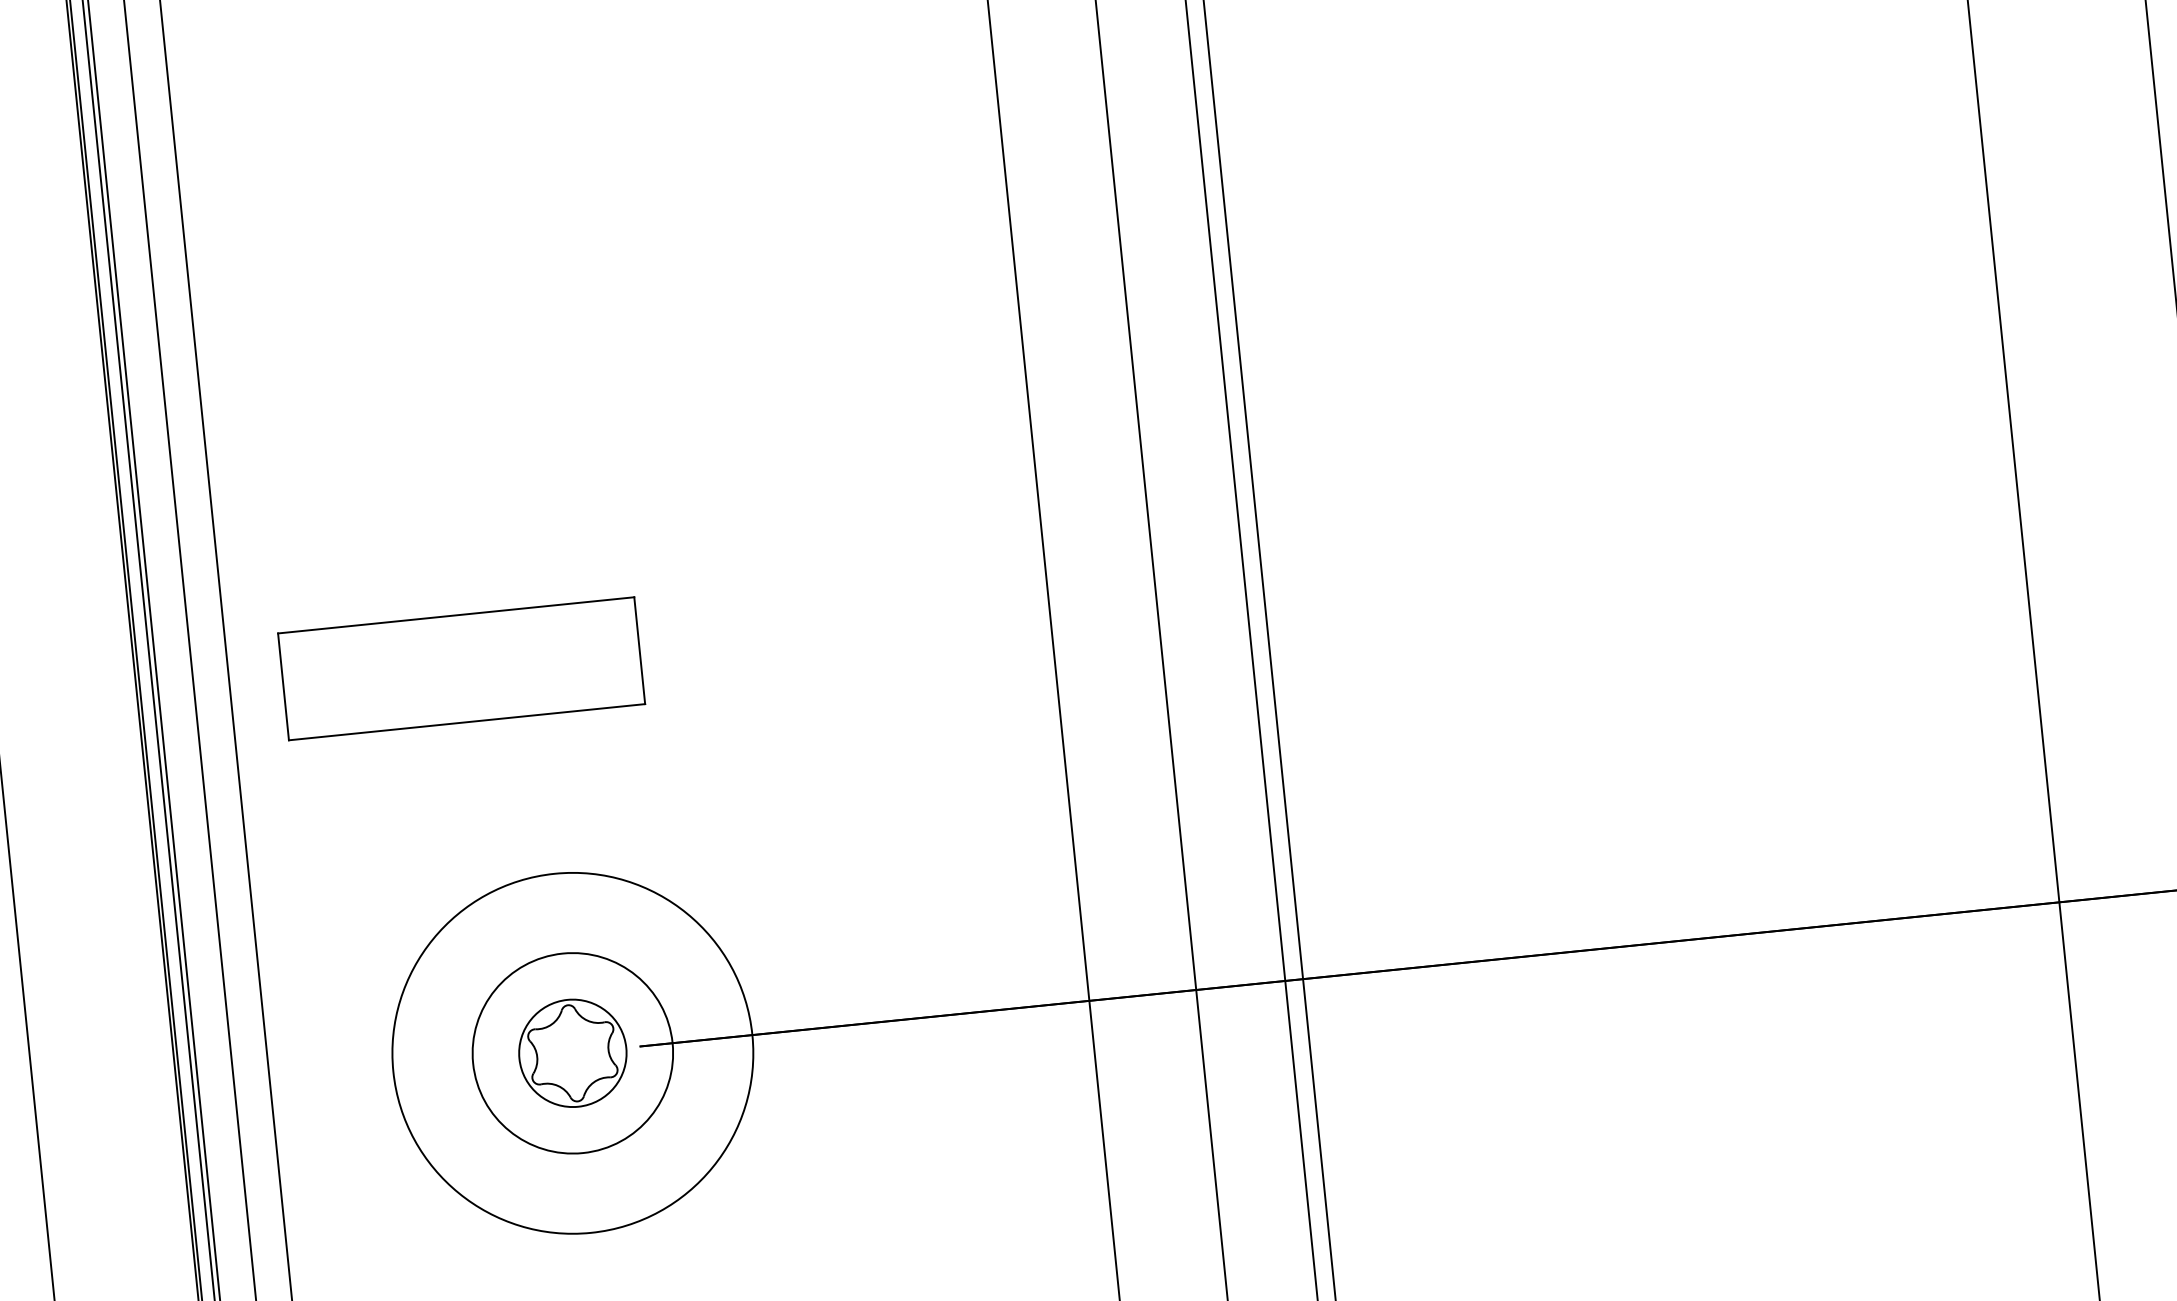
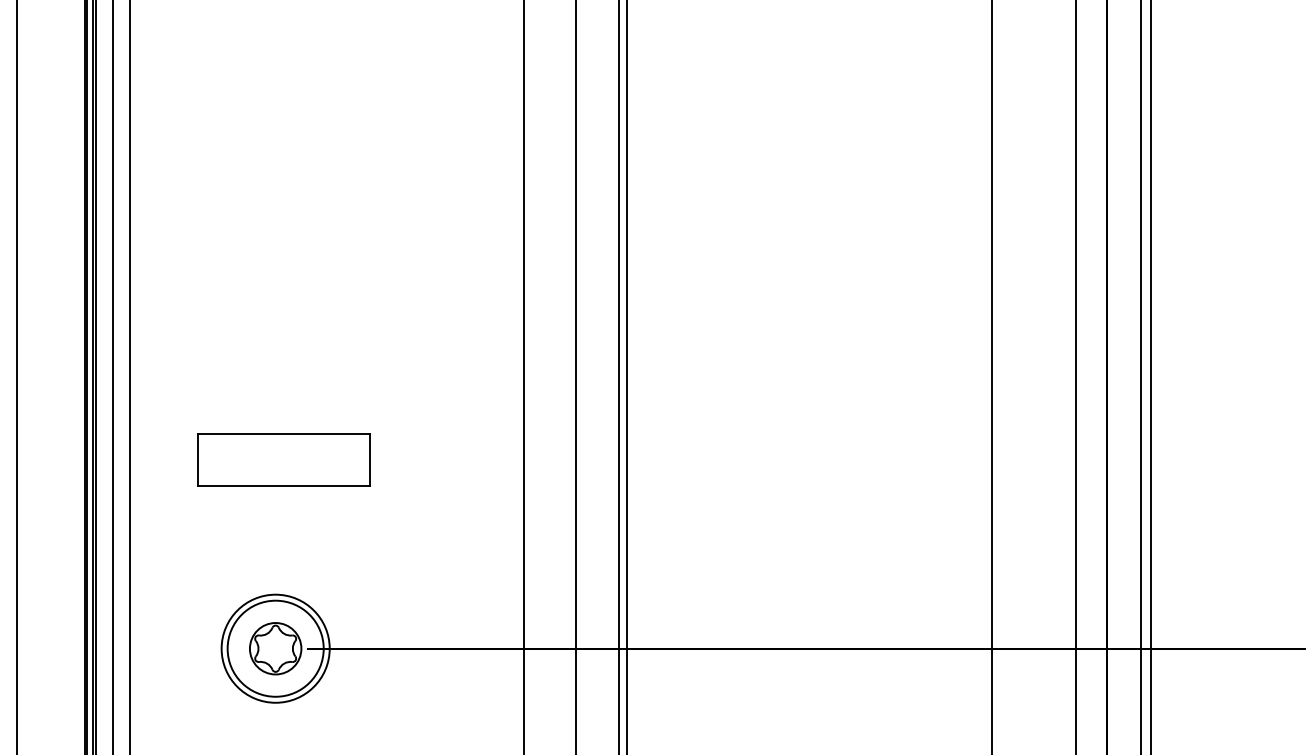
part: (459, 667) -> (283, 459), moved
circle: (572, 1052) -> (275, 648), size x0.62

